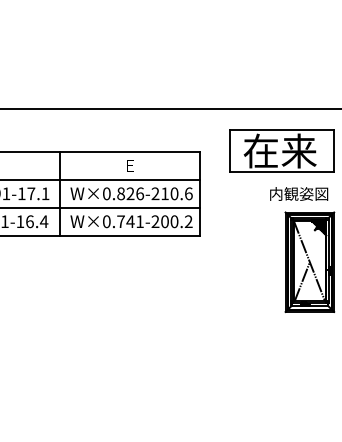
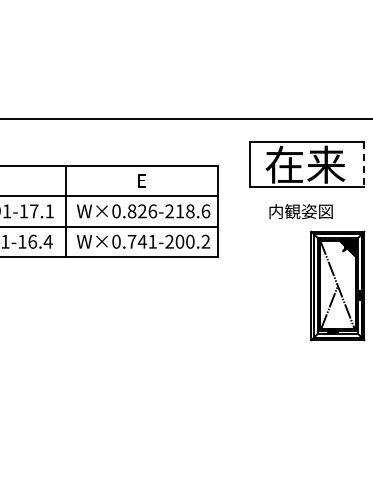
line: (334, 150) -> (364, 164), solid -> dashed
text: (174, 193) -> (190, 211), W×0.826-210.6 -> W×0.826-218.6
text: (299, 193) -> (301, 211), moved

